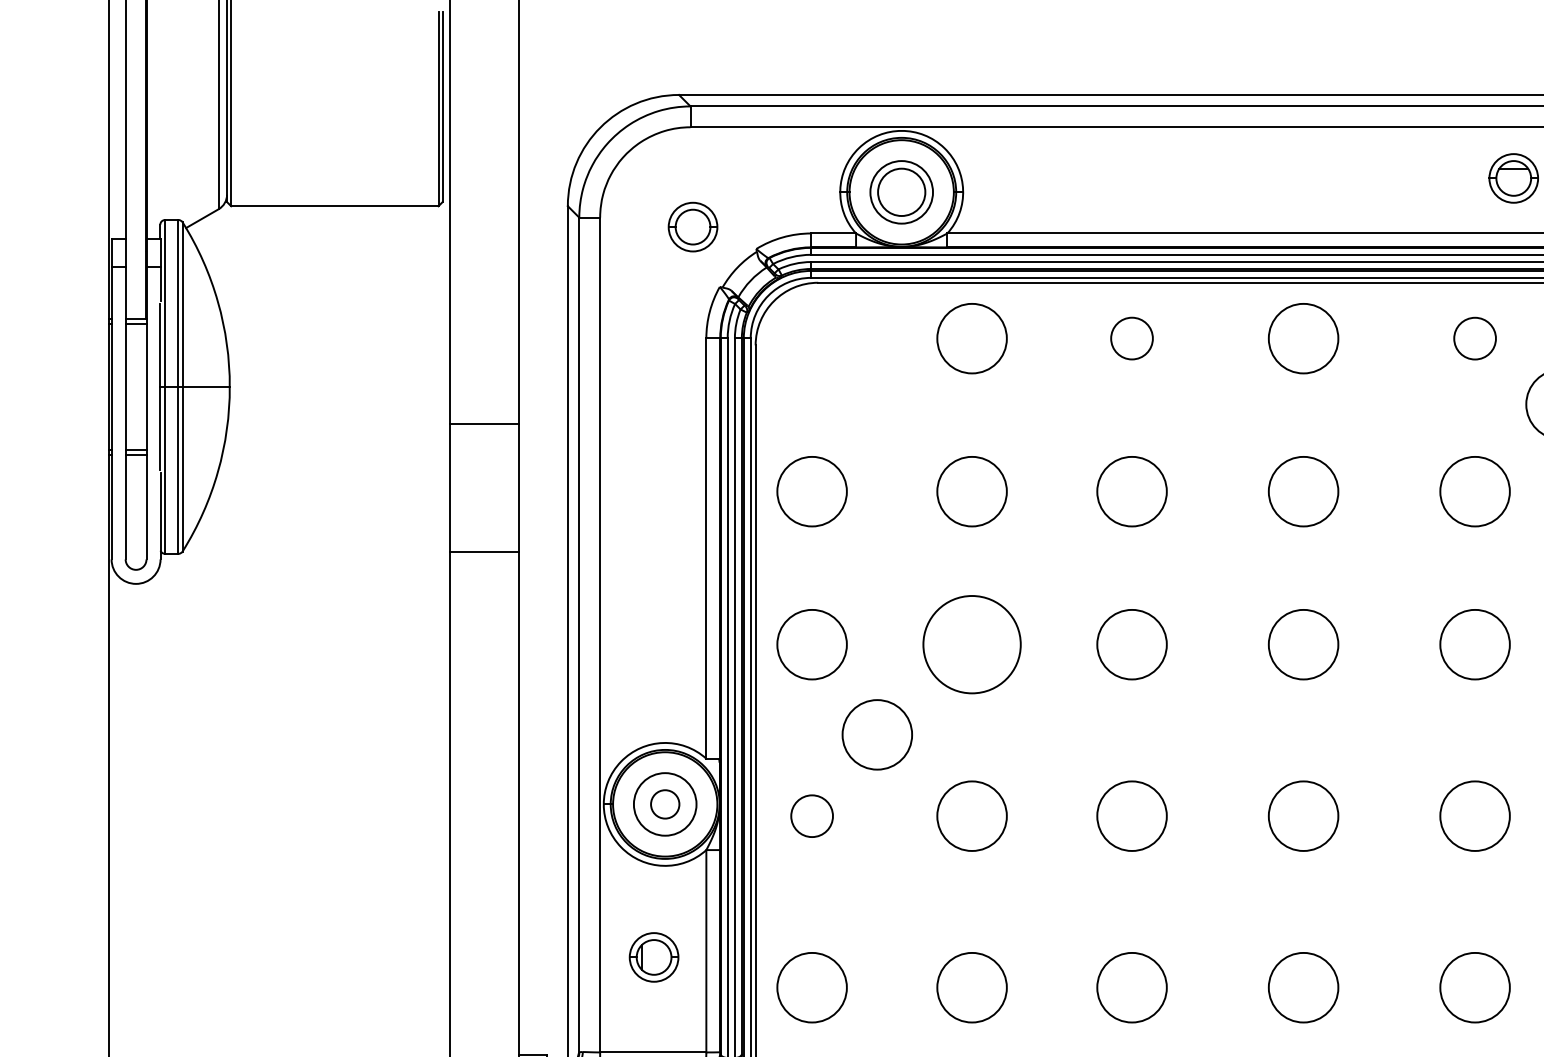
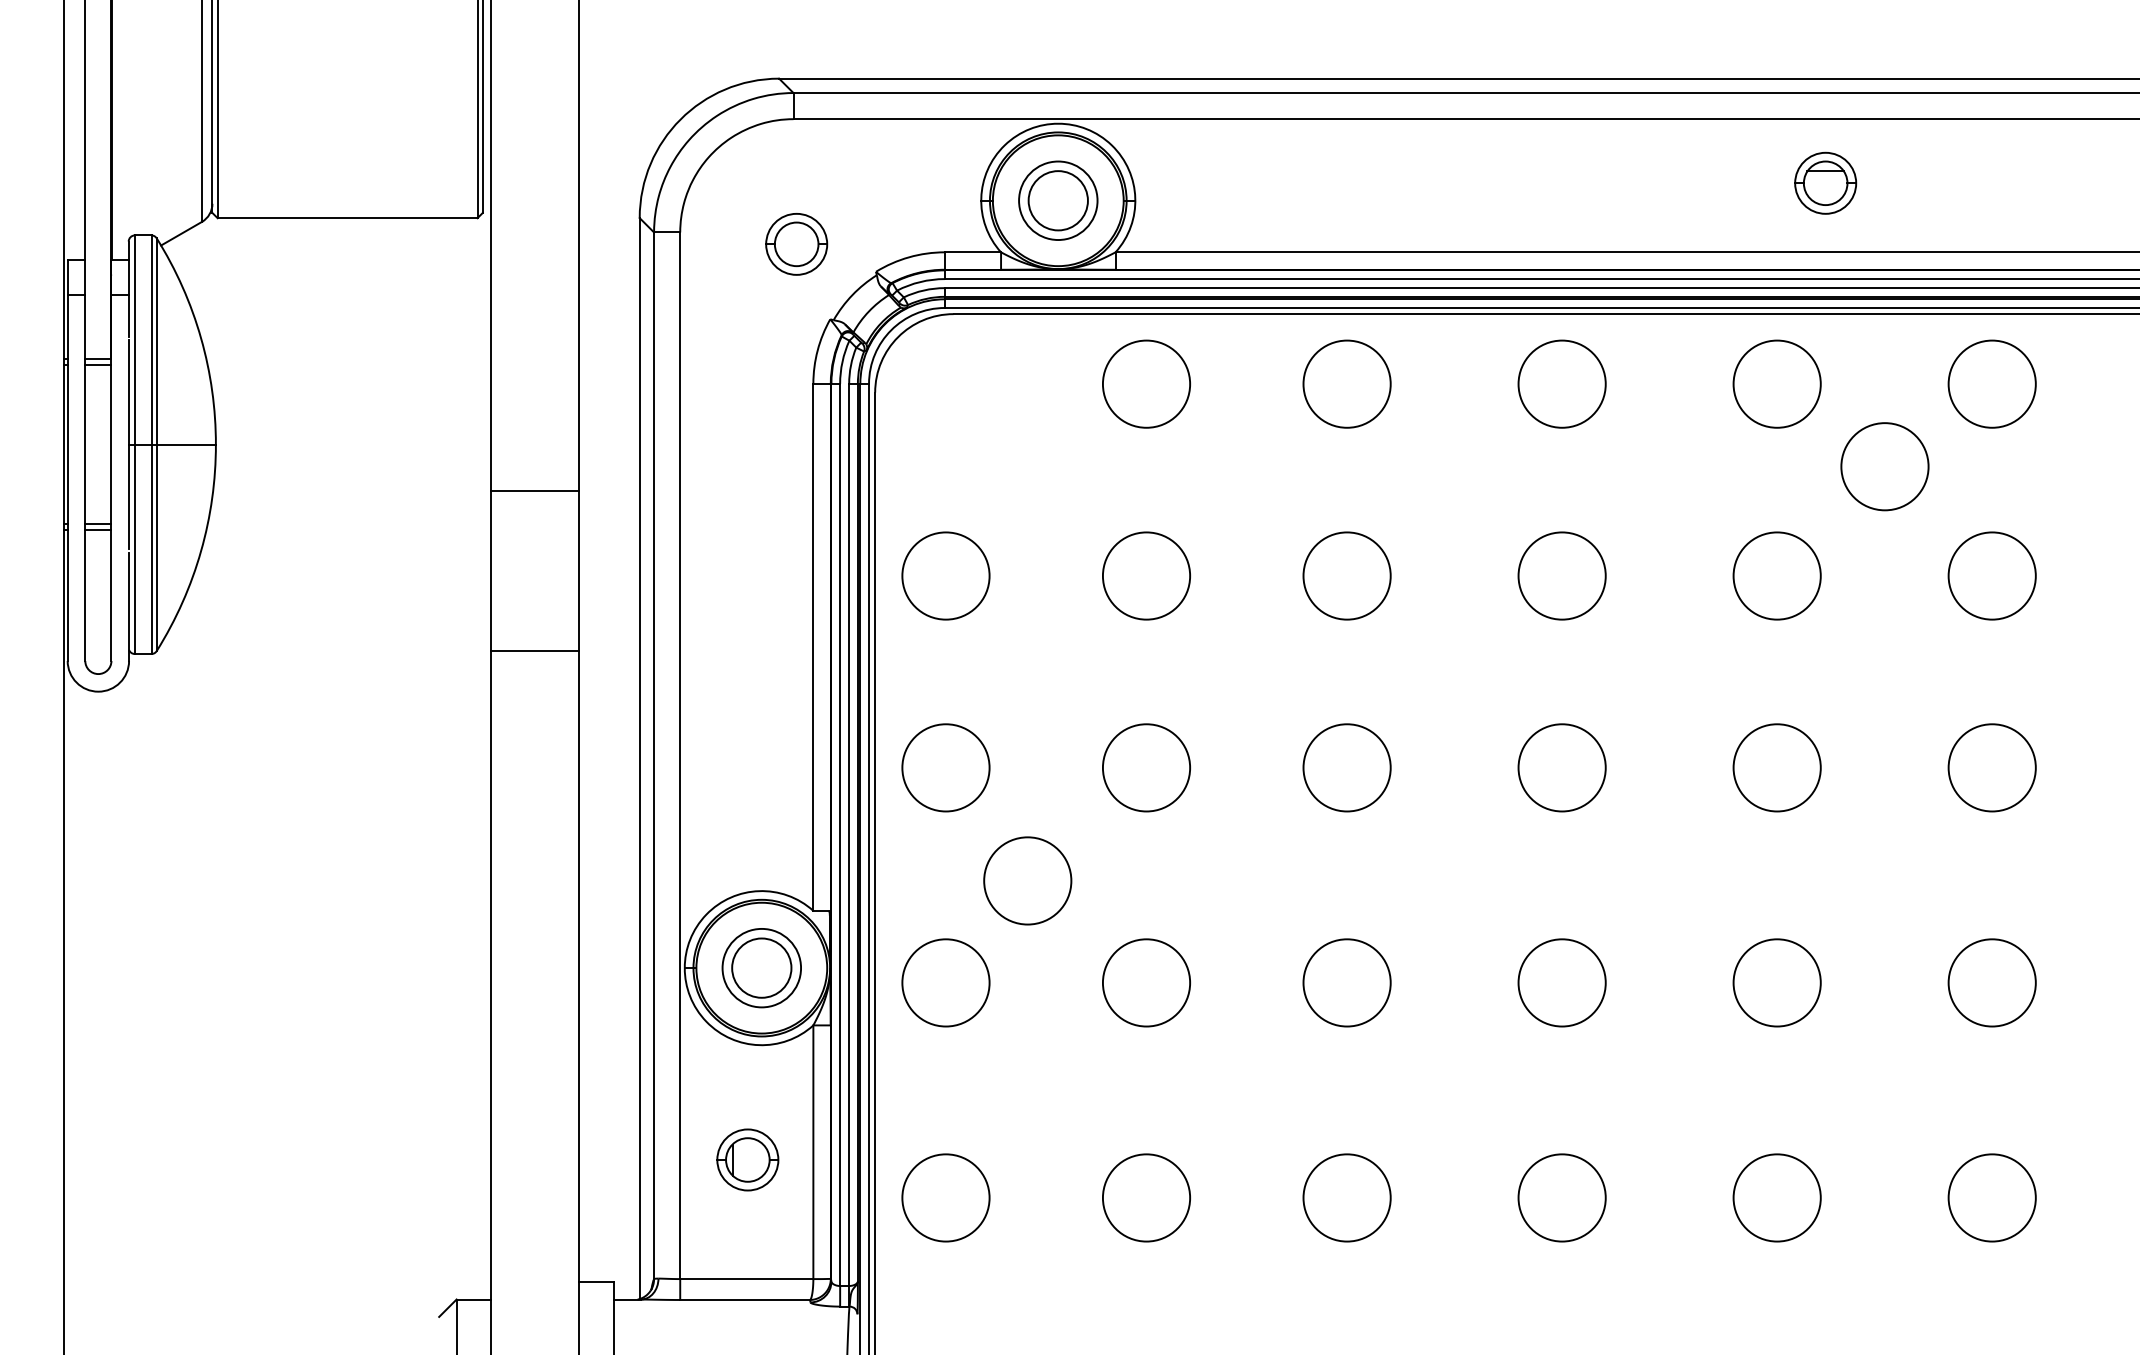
circle: (1131, 338) -> (1346, 383), size x1.67
circle: (1474, 338) -> (1776, 383), size x1.67
circle: (972, 644) -> (1146, 767), size x0.71
circle: (664, 803) -> (761, 967), size x1.67
circle: (811, 815) -> (945, 982), size x1.67

